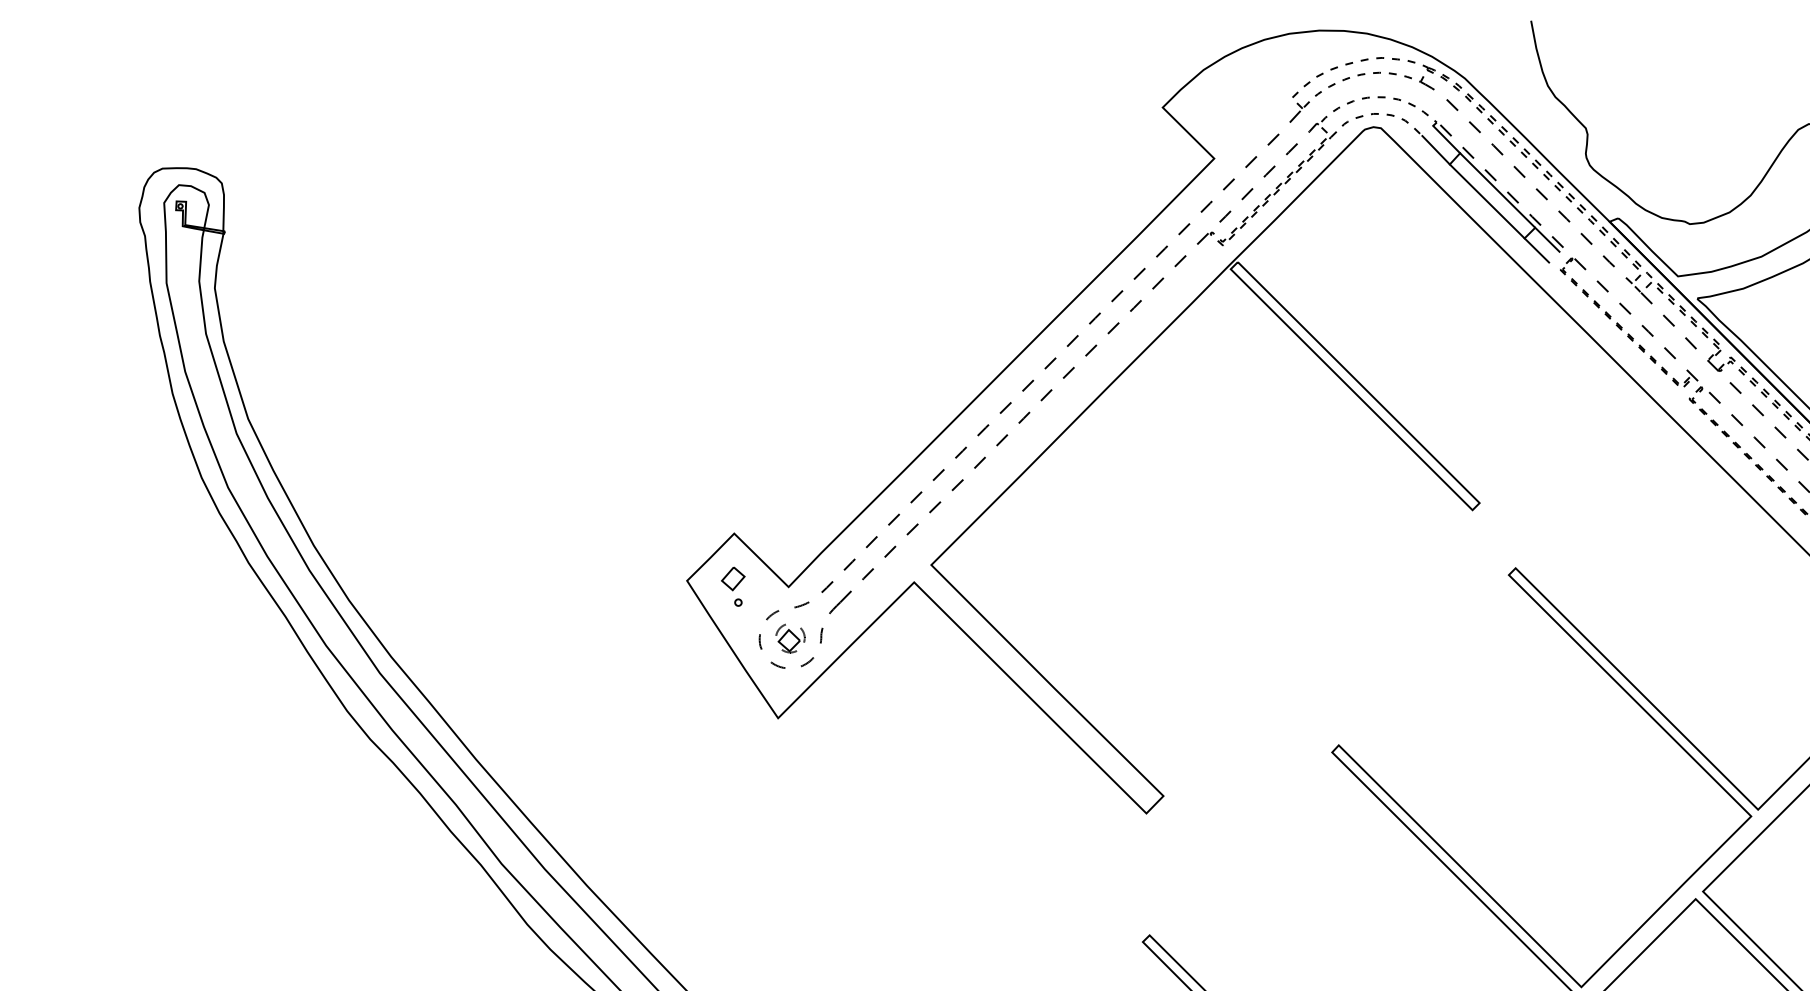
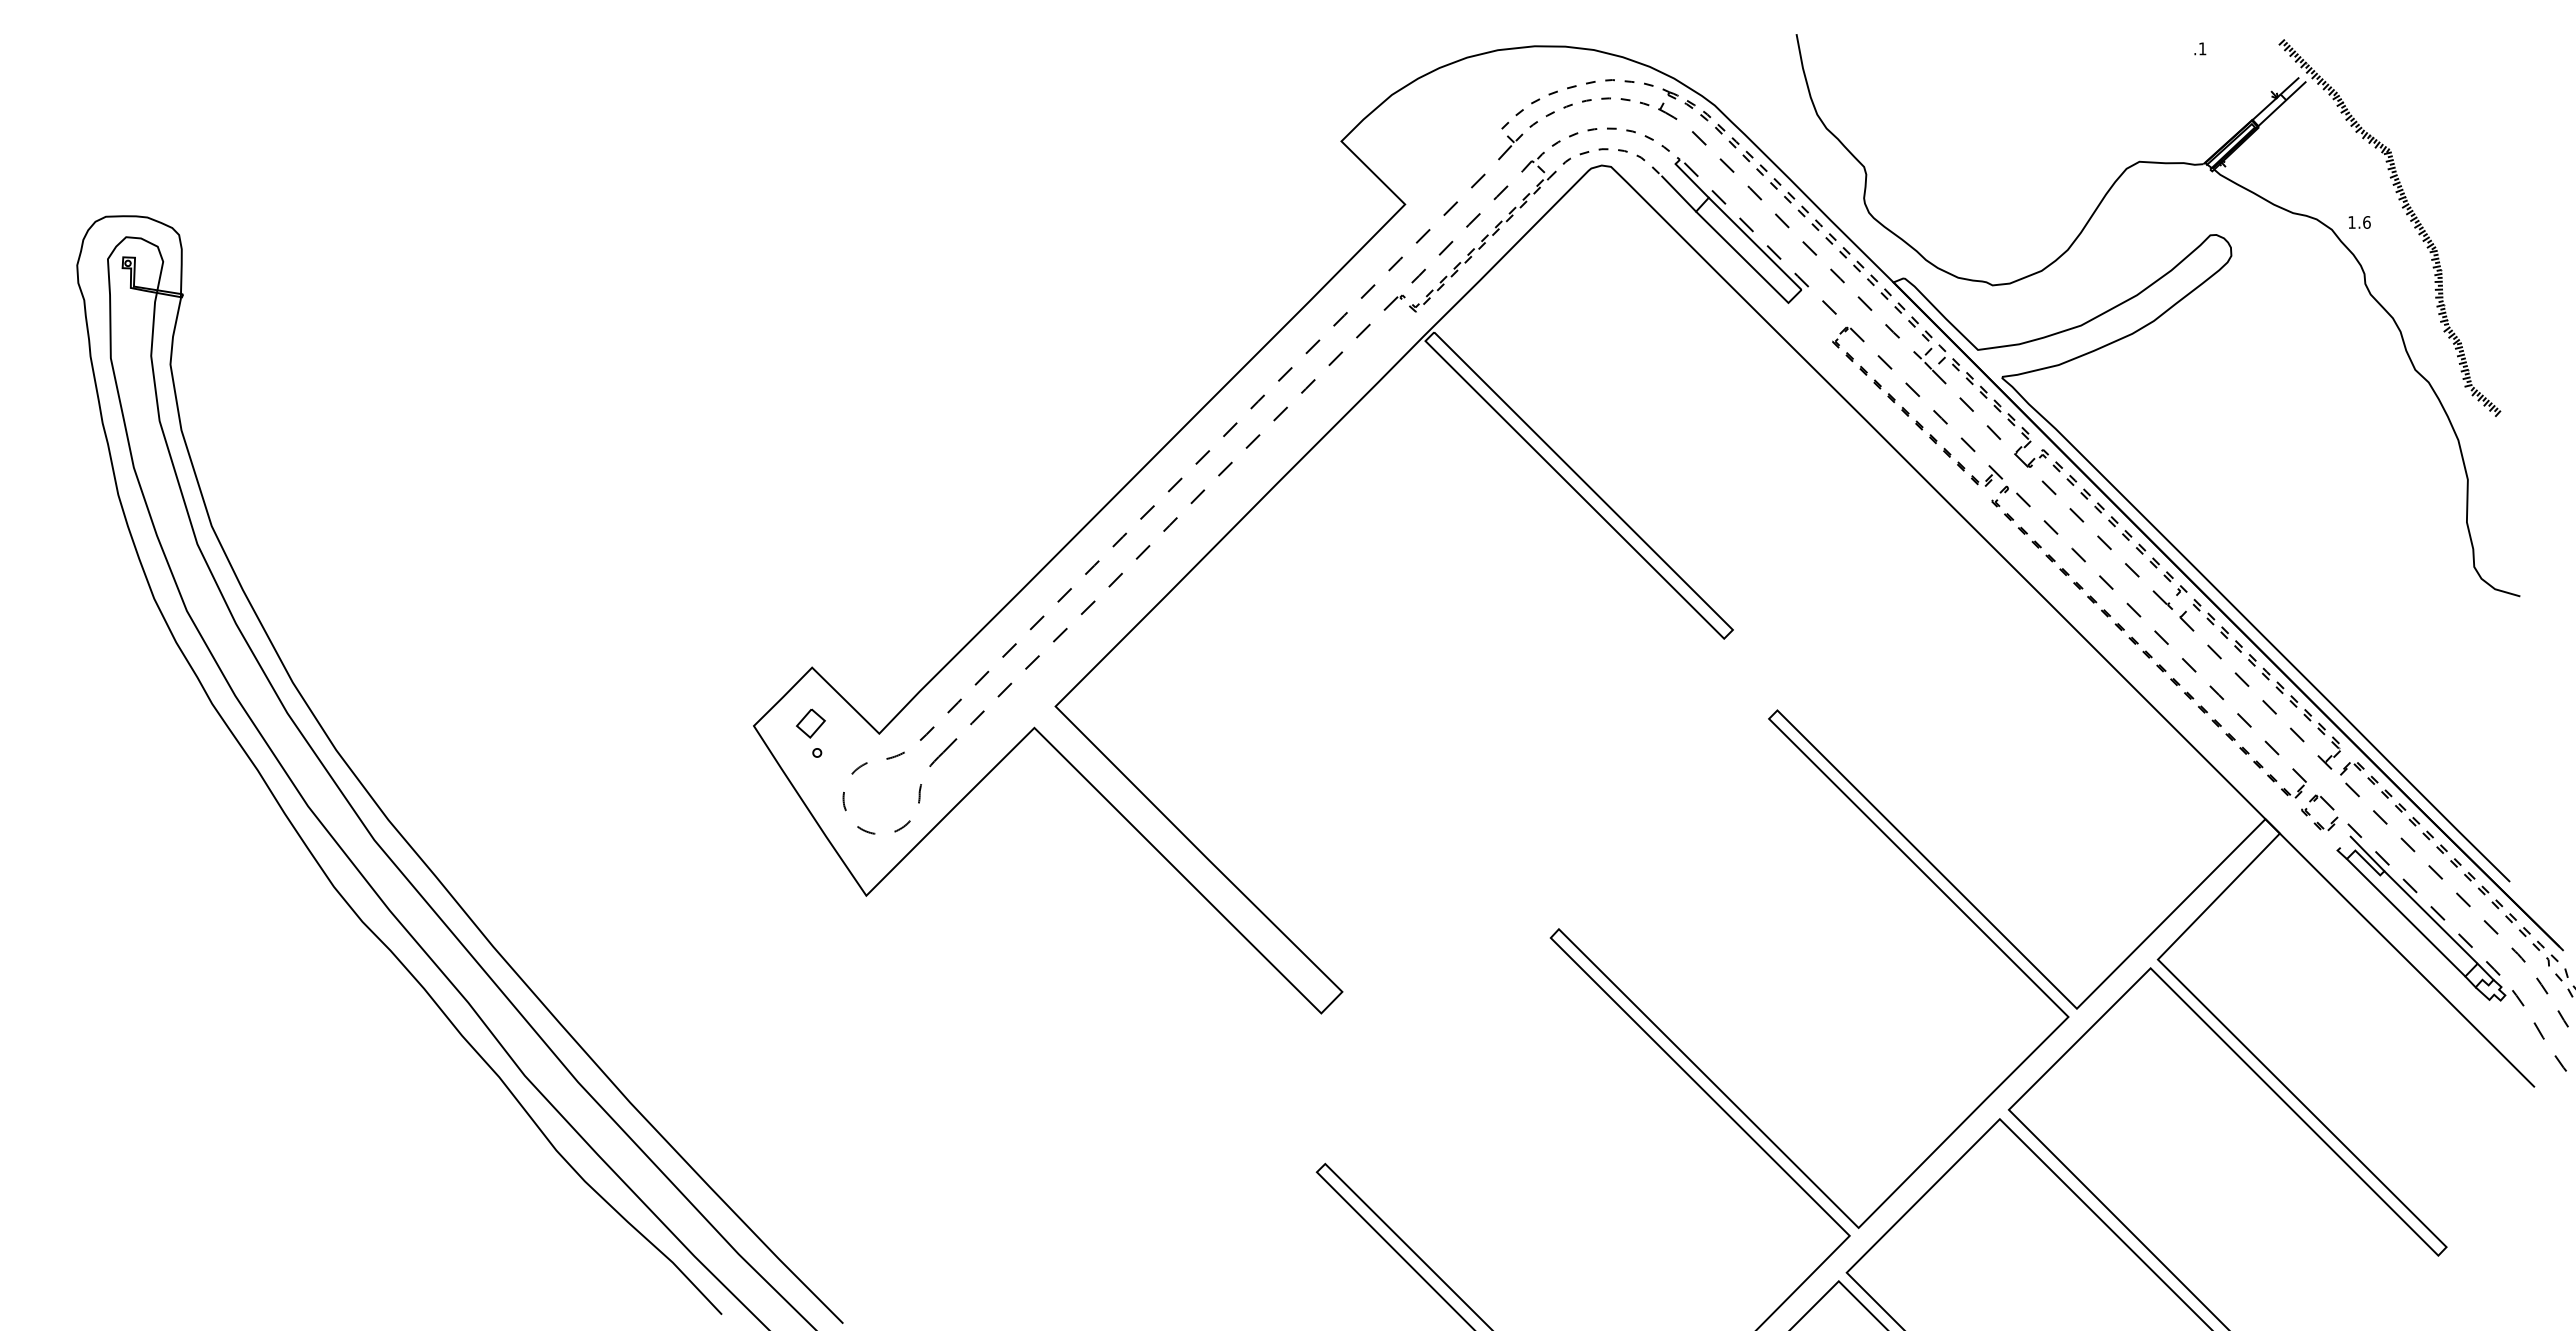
line: (1547, 239) -> (1816, 304), removed
line: (1536, 250) -> (1803, 317), removed
part: (790, 638) -> (881, 797), removed

